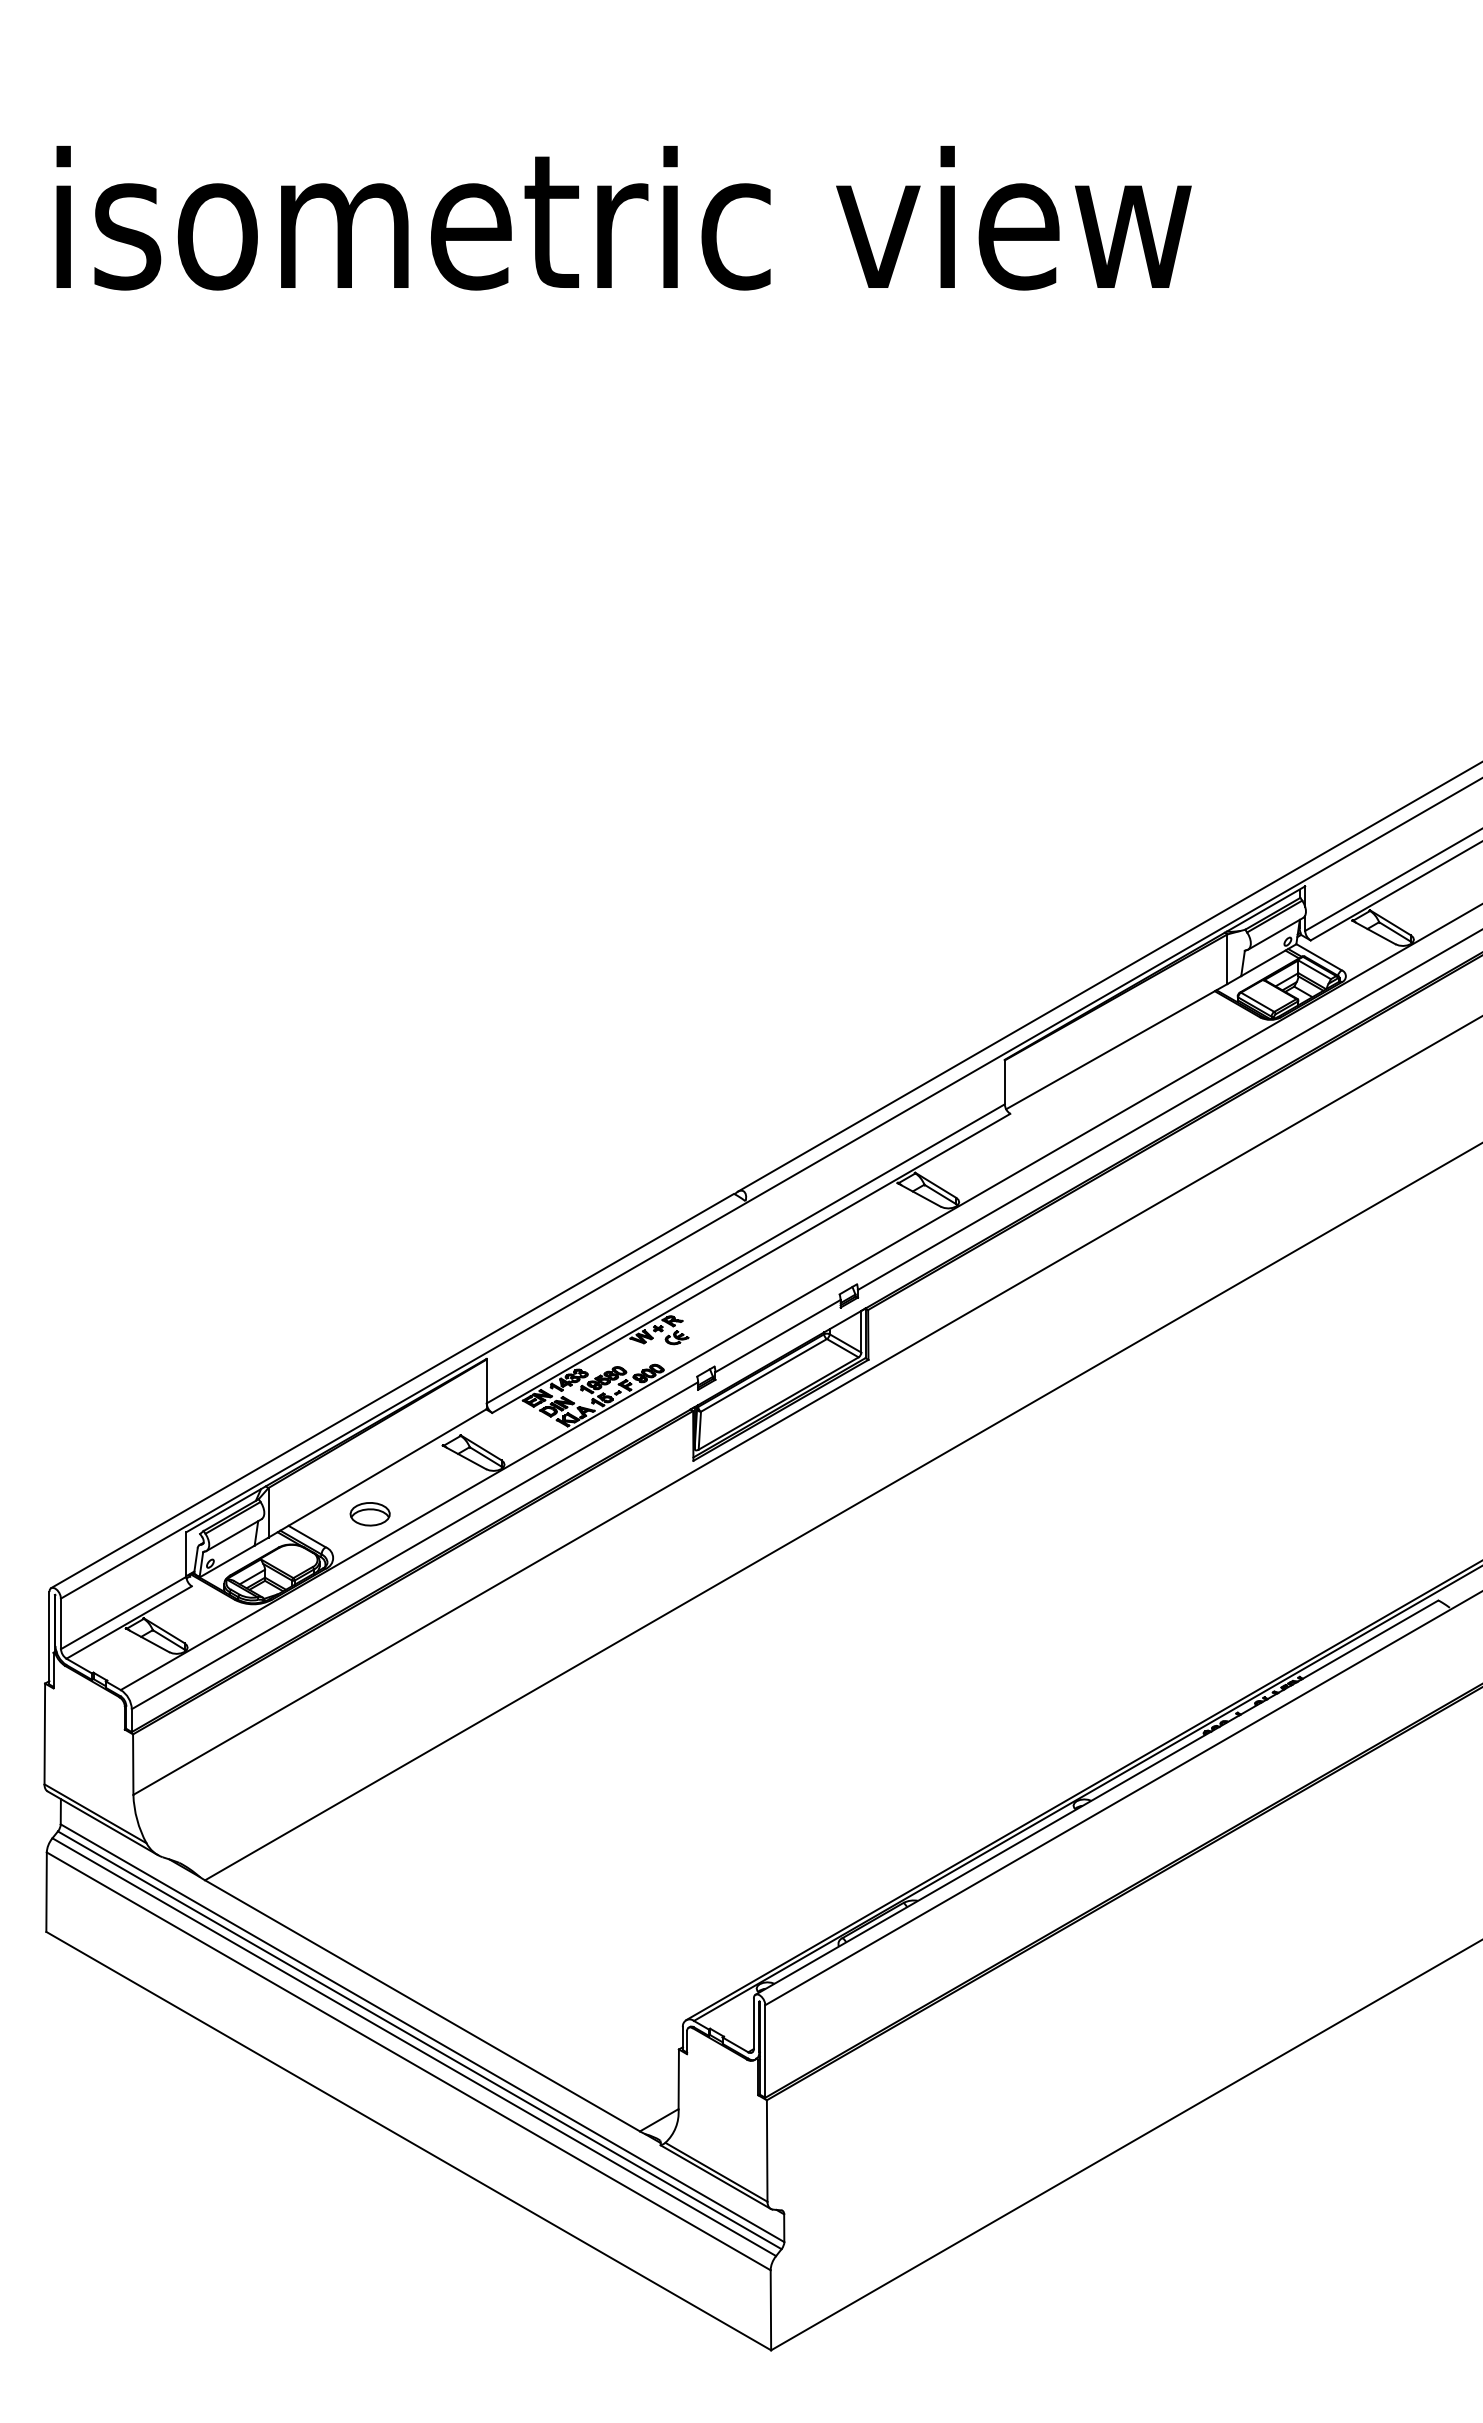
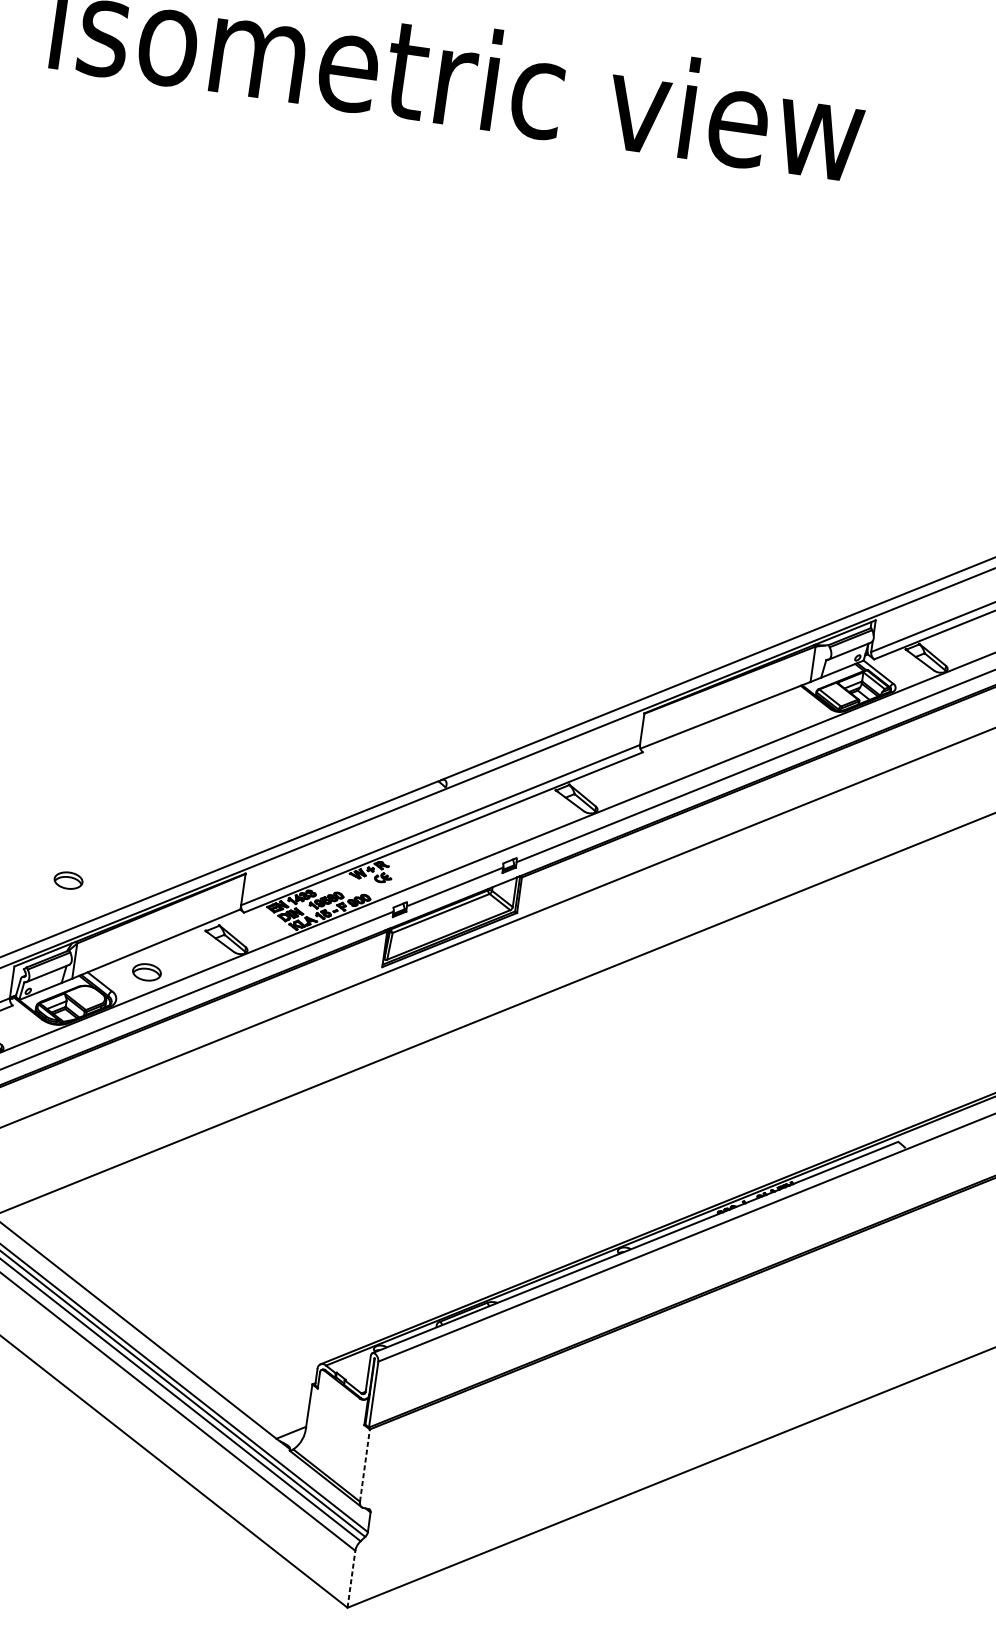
part: (243, 1403) -> (68, 880), added
line: (767, 2151) -> (365, 1465), solid -> dashed
line: (770, 2309) -> (351, 1578), solid -> dashed

